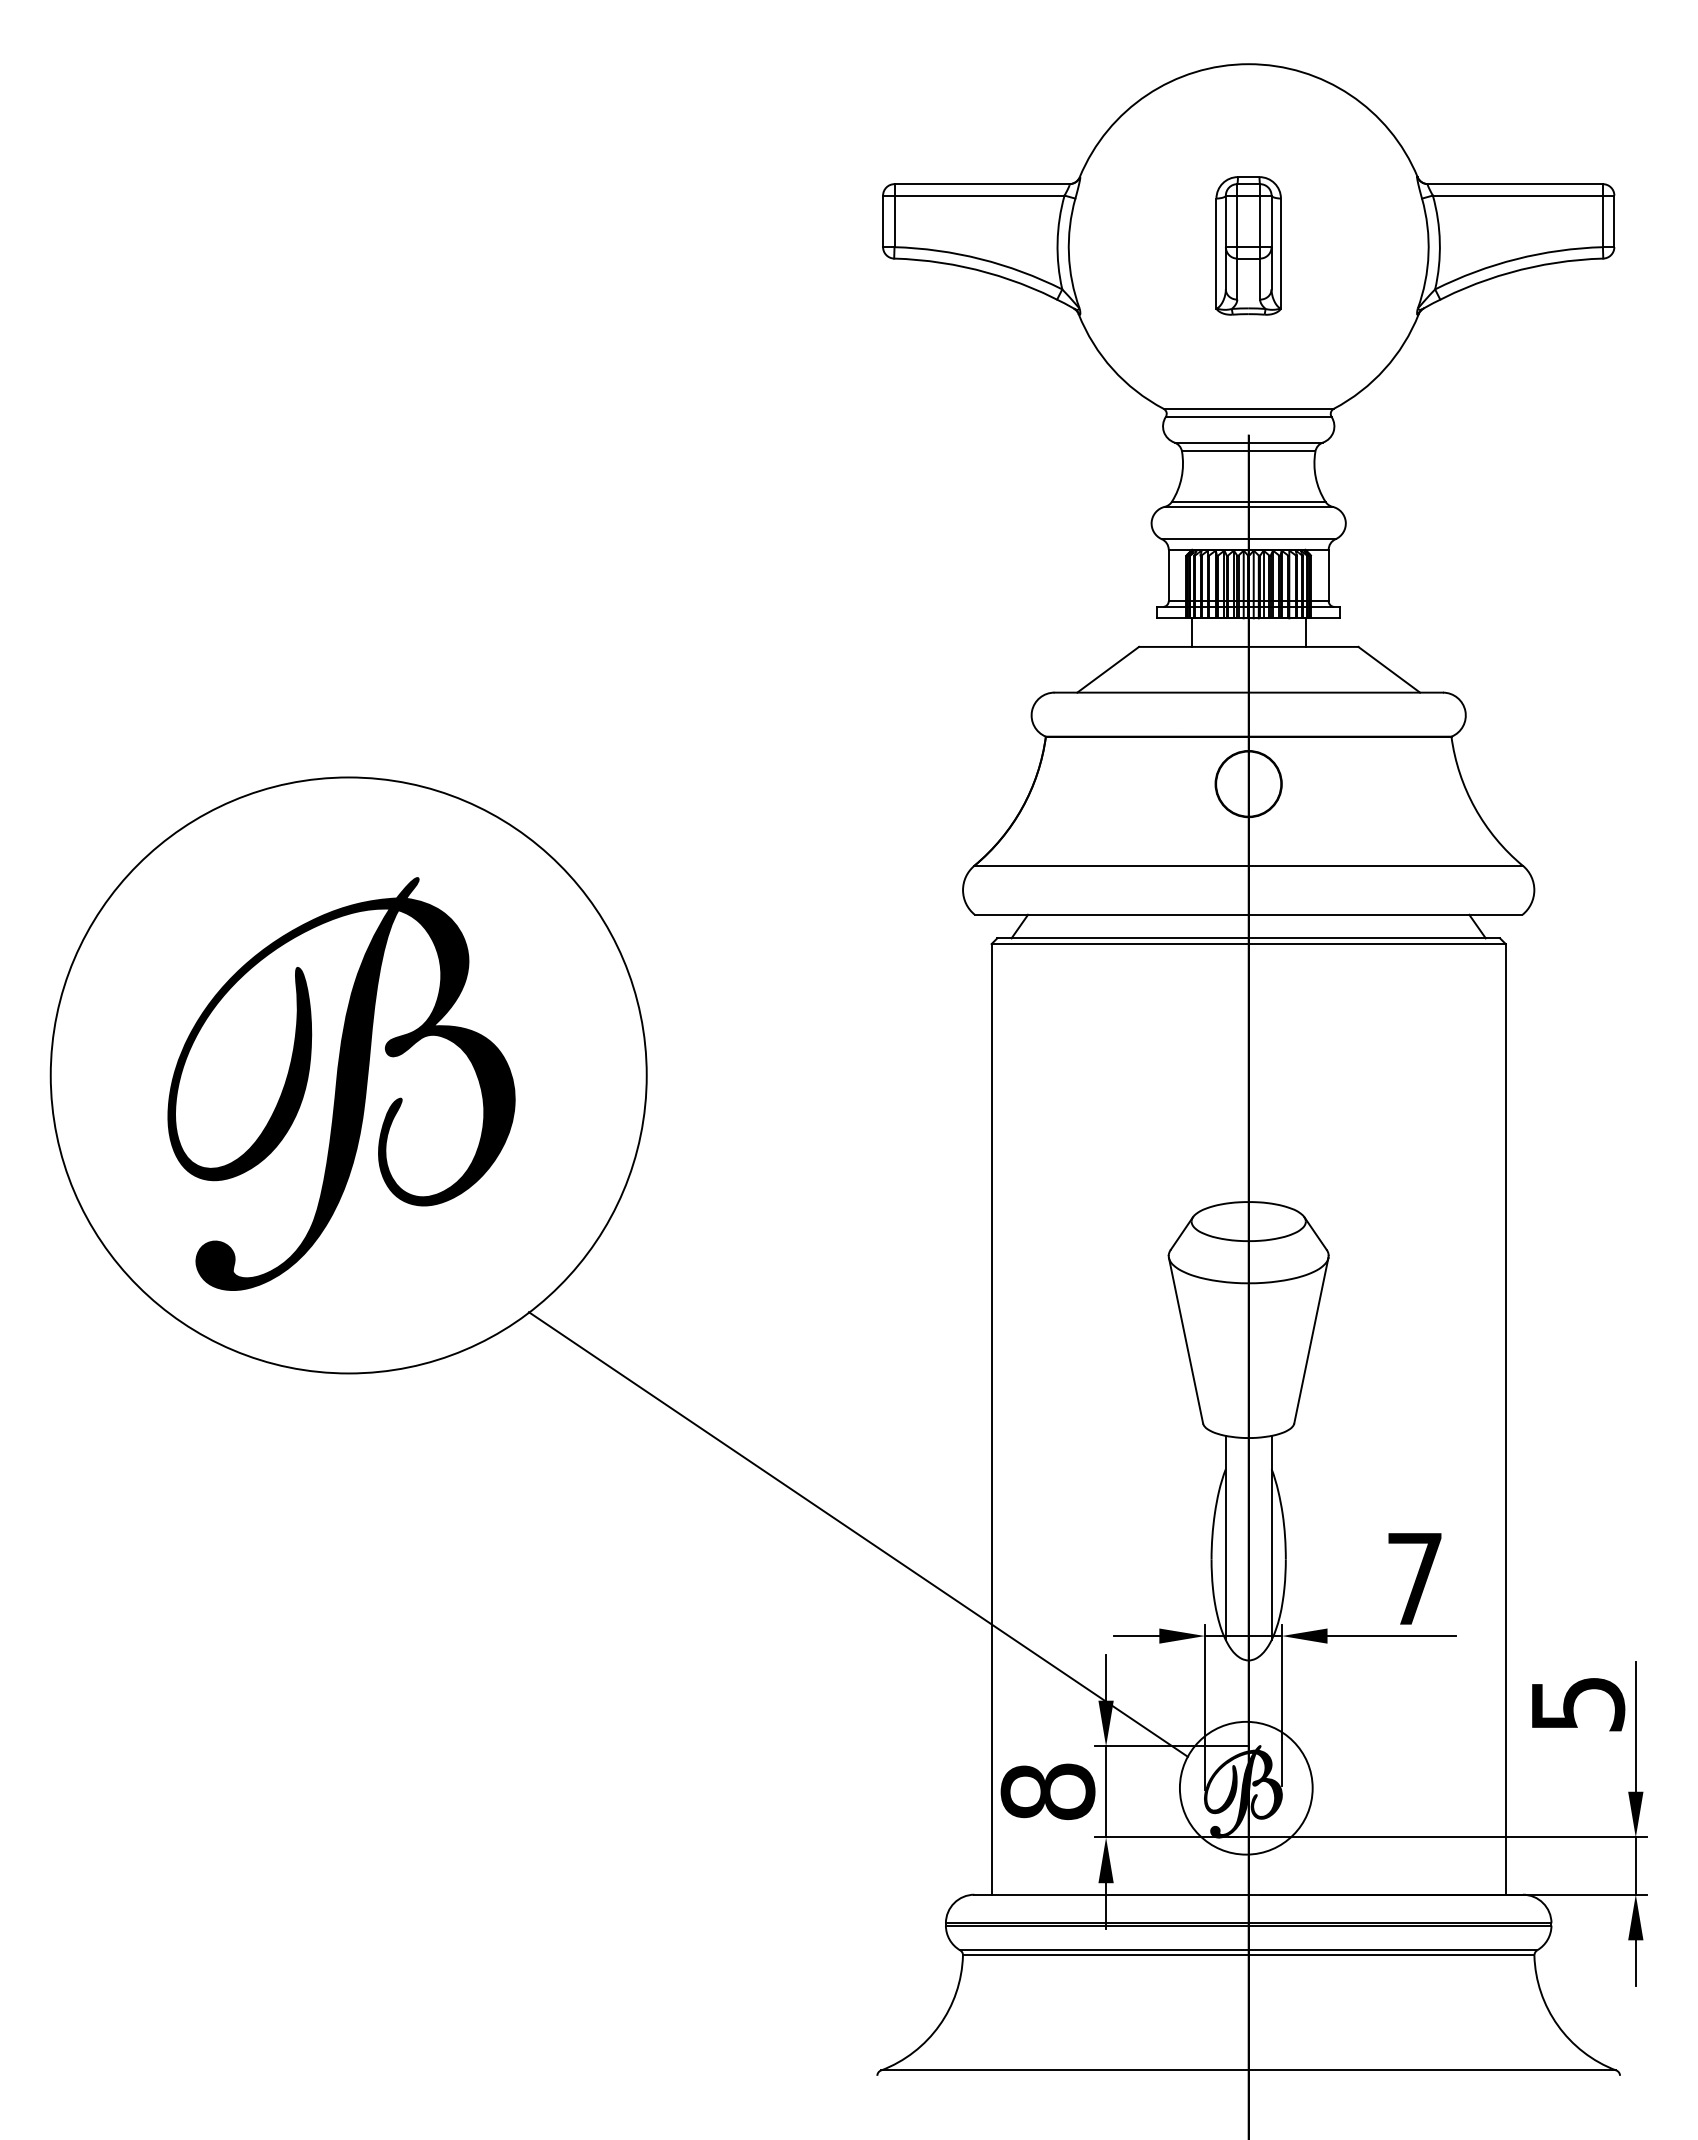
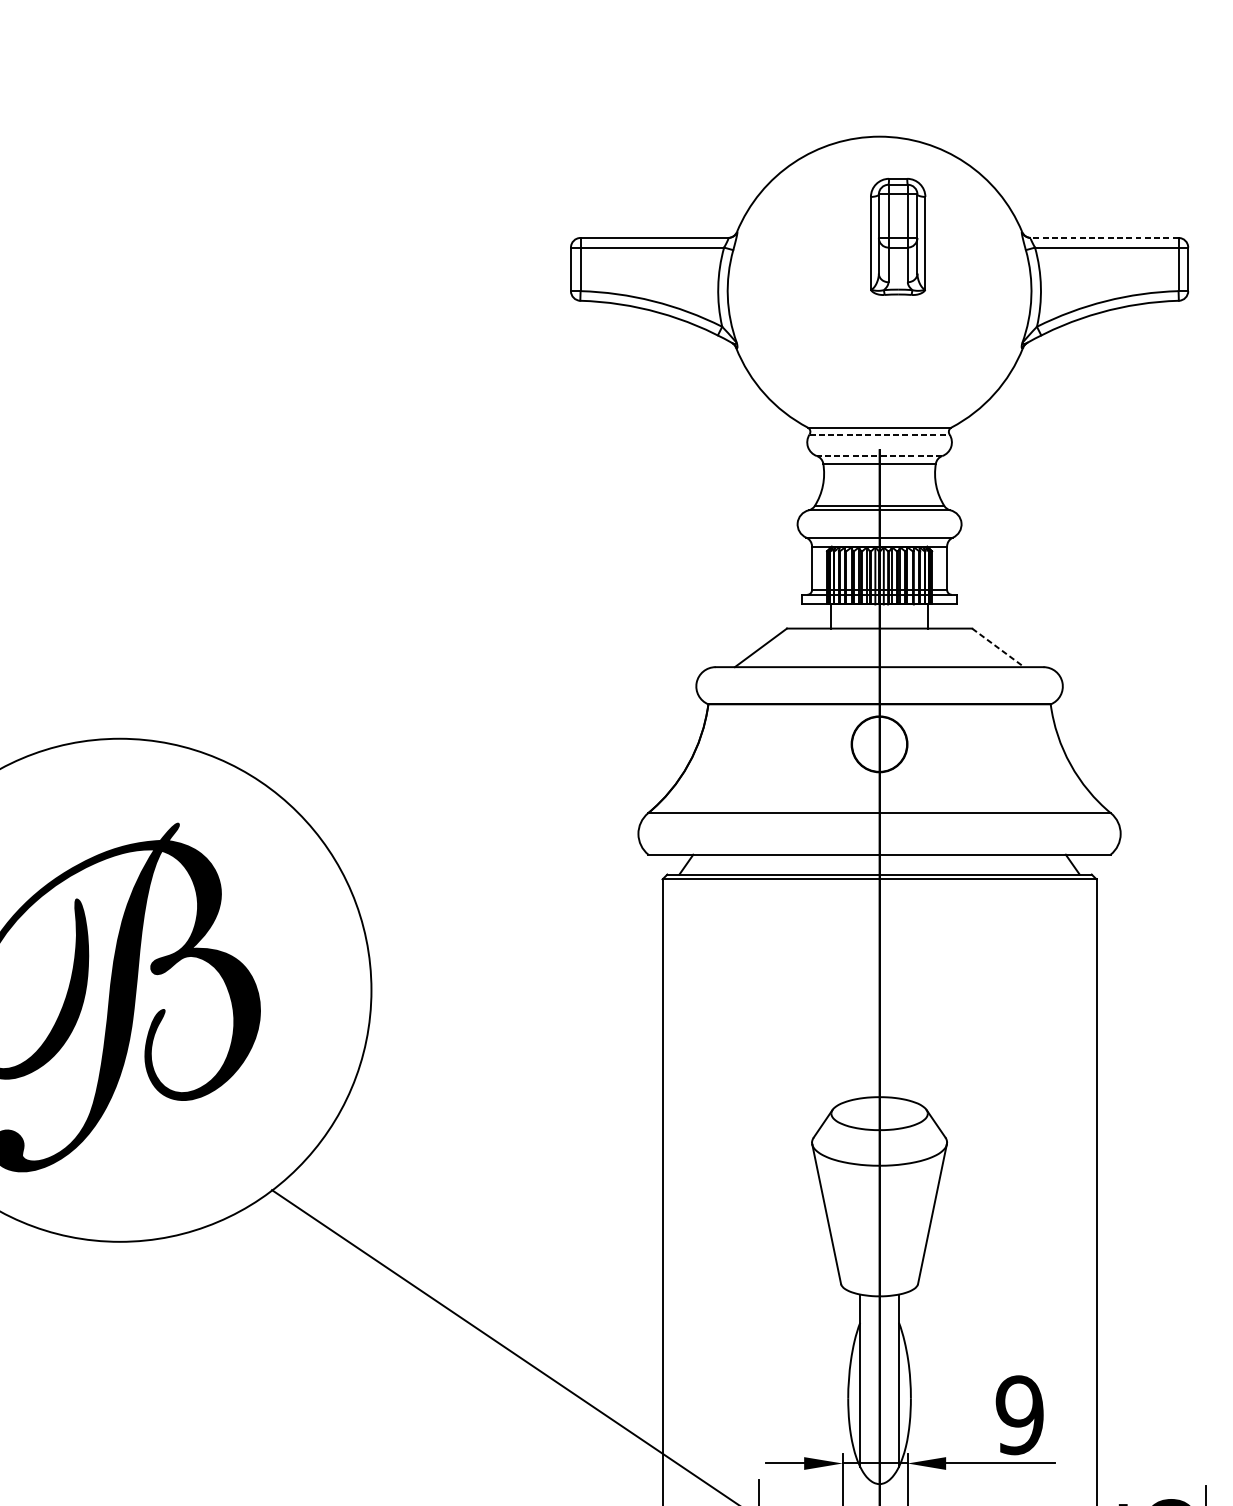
line: (1515, 184) -> (1104, 238), solid -> dashed
part: (1248, 245) -> (897, 236), moved
line: (1248, 417) -> (879, 434), solid -> dashed
line: (1248, 442) -> (879, 456), solid -> dashed
line: (1389, 670) -> (998, 648), solid -> dashed
text: (1414, 1578) -> (1019, 1414), 7 -> 9

